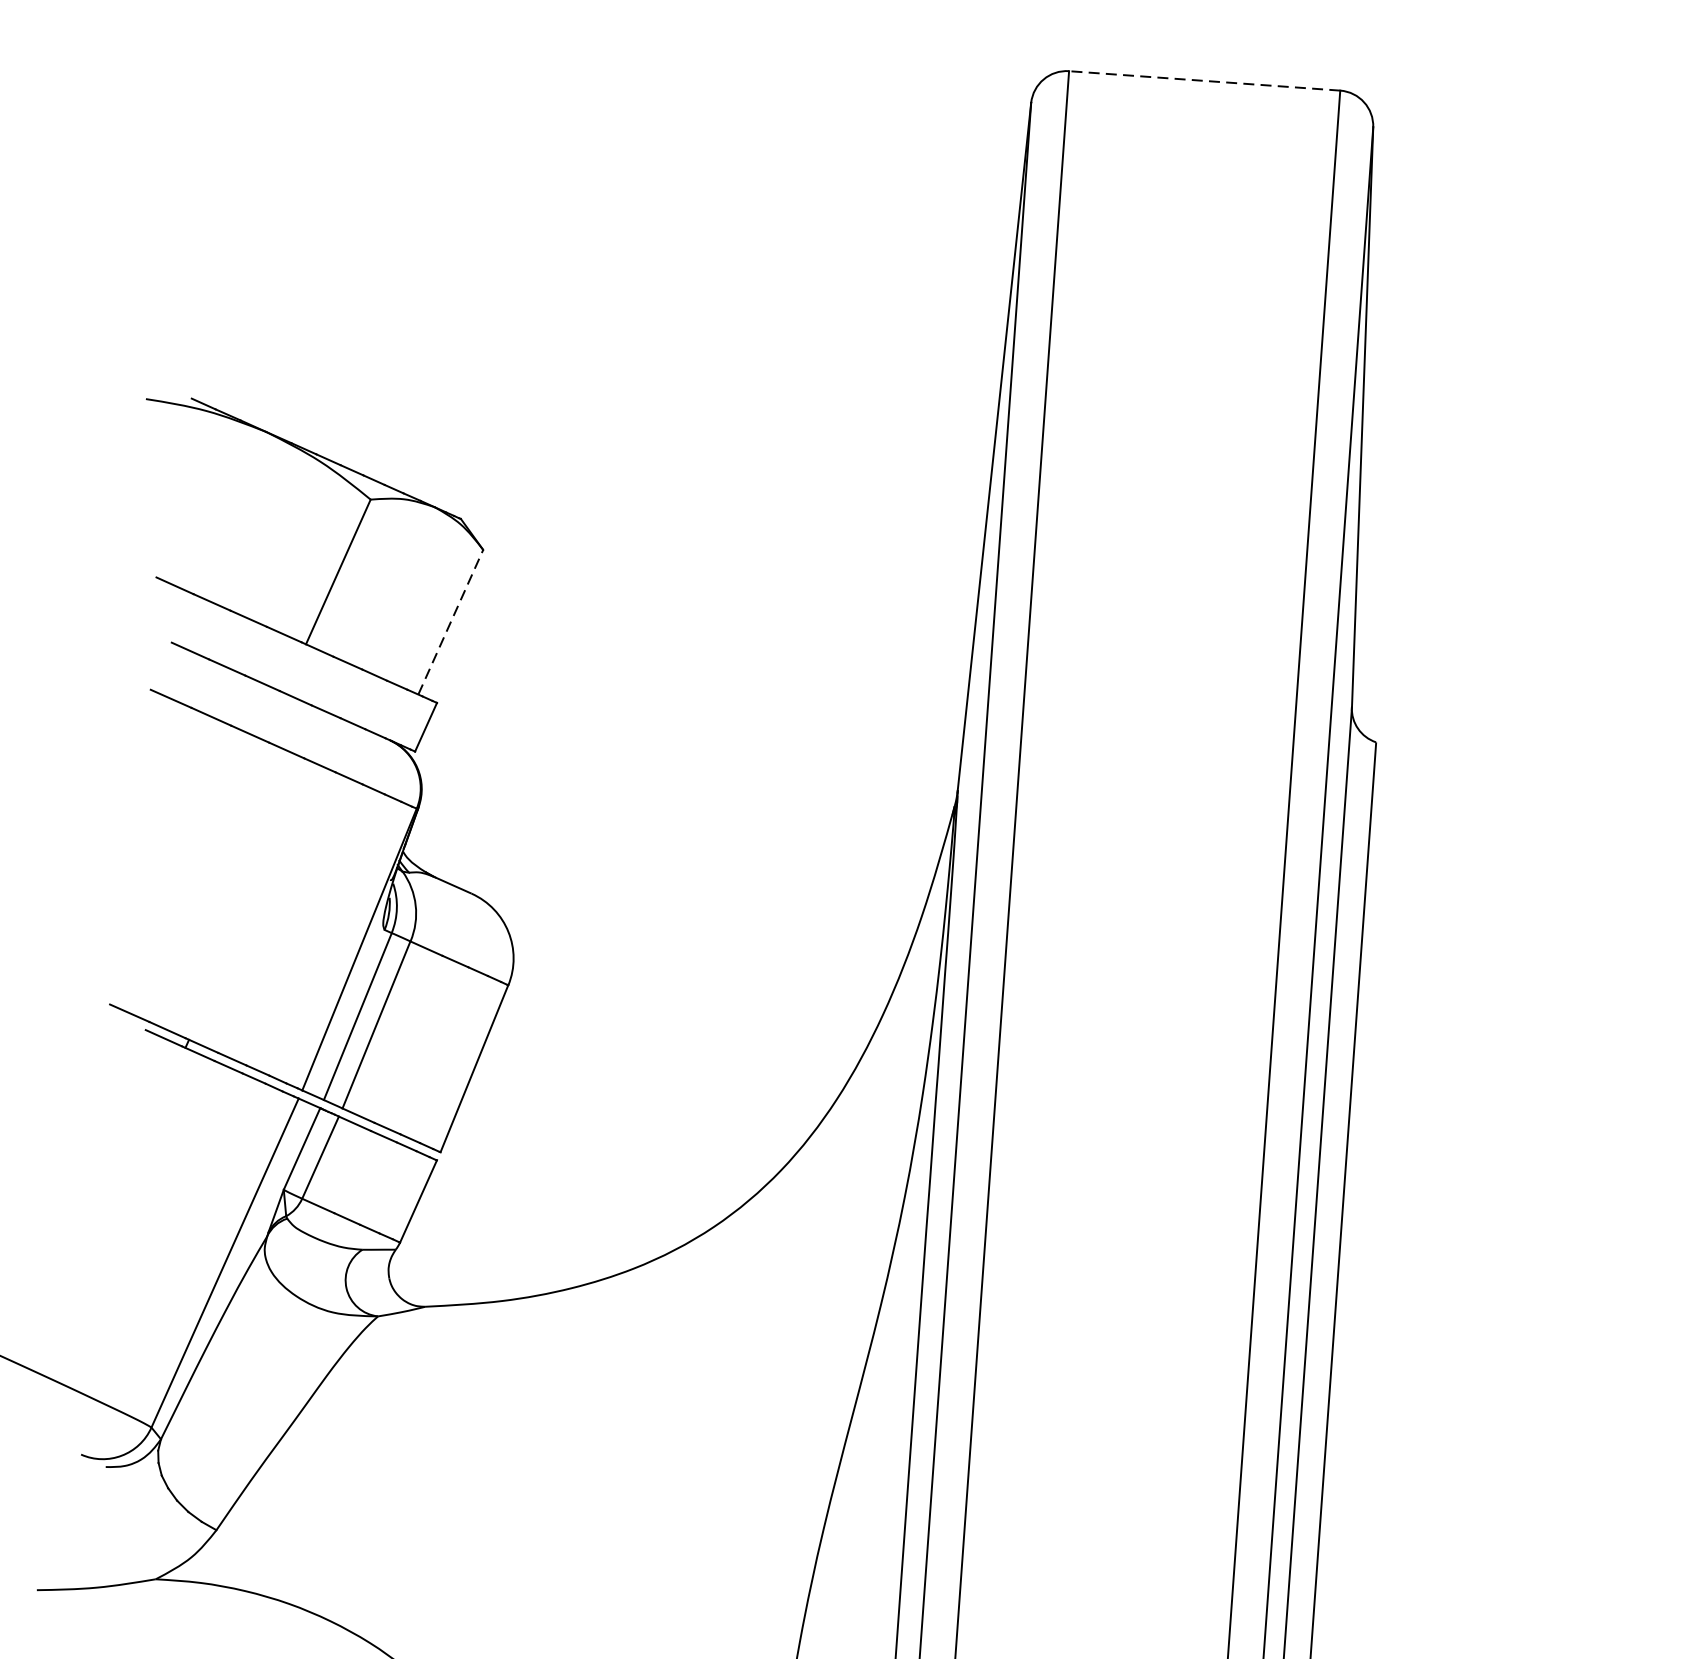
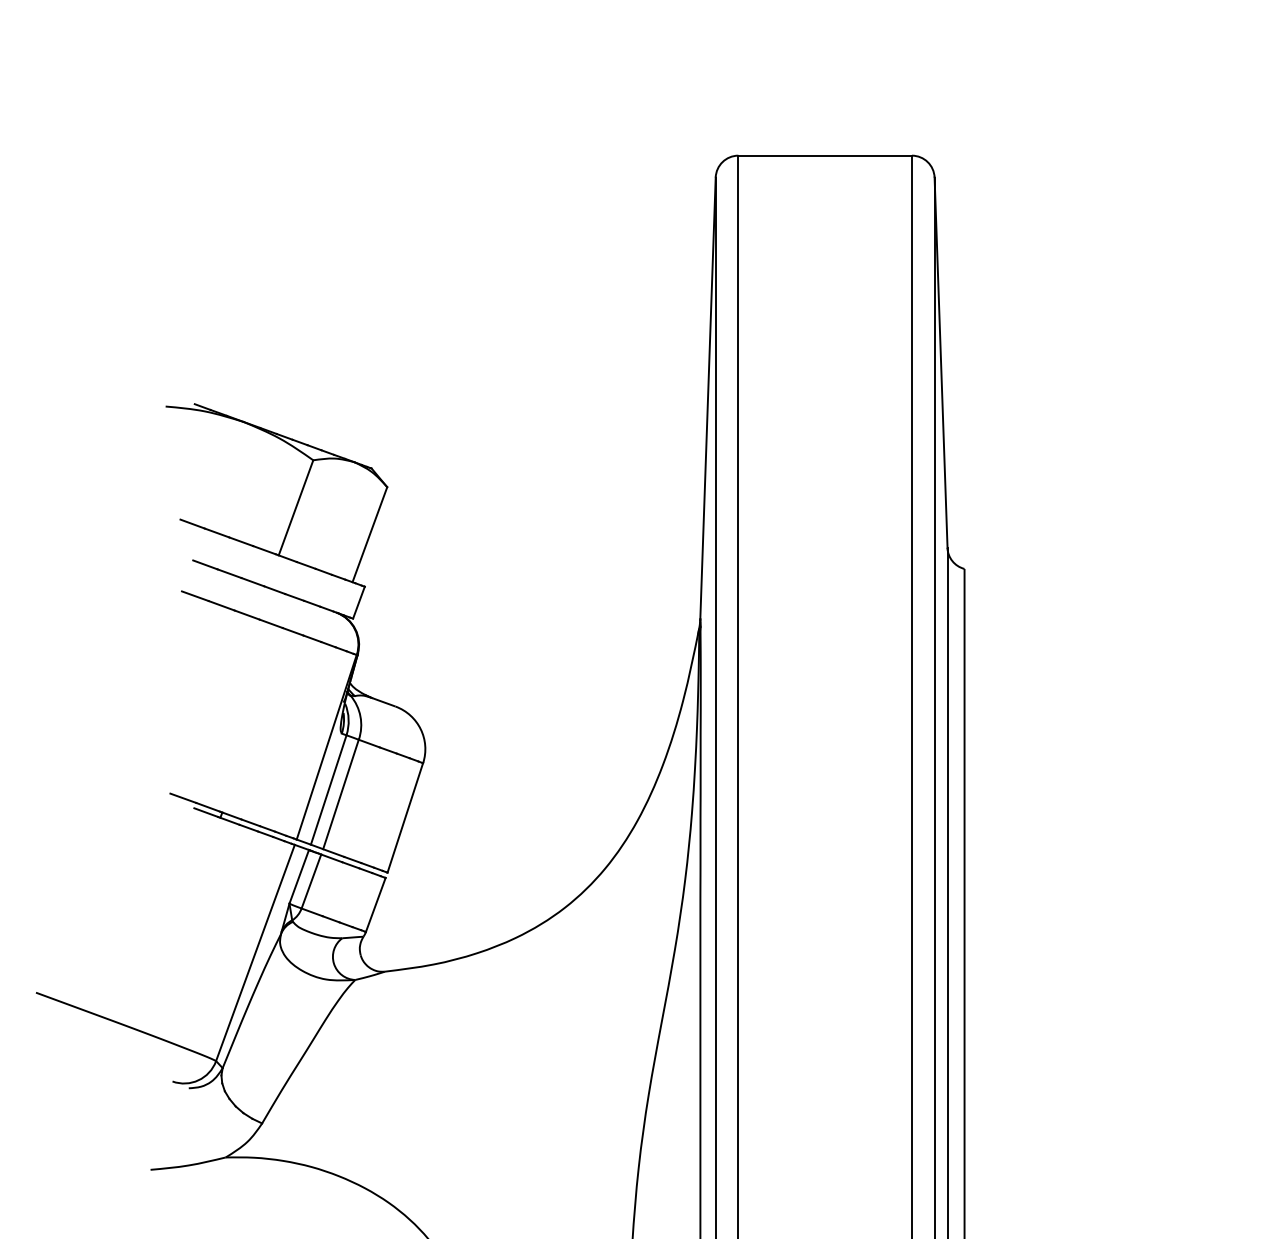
line: (1205, 80) -> (825, 155), dashed -> solid
line: (450, 621) -> (369, 534), dashed -> solid

